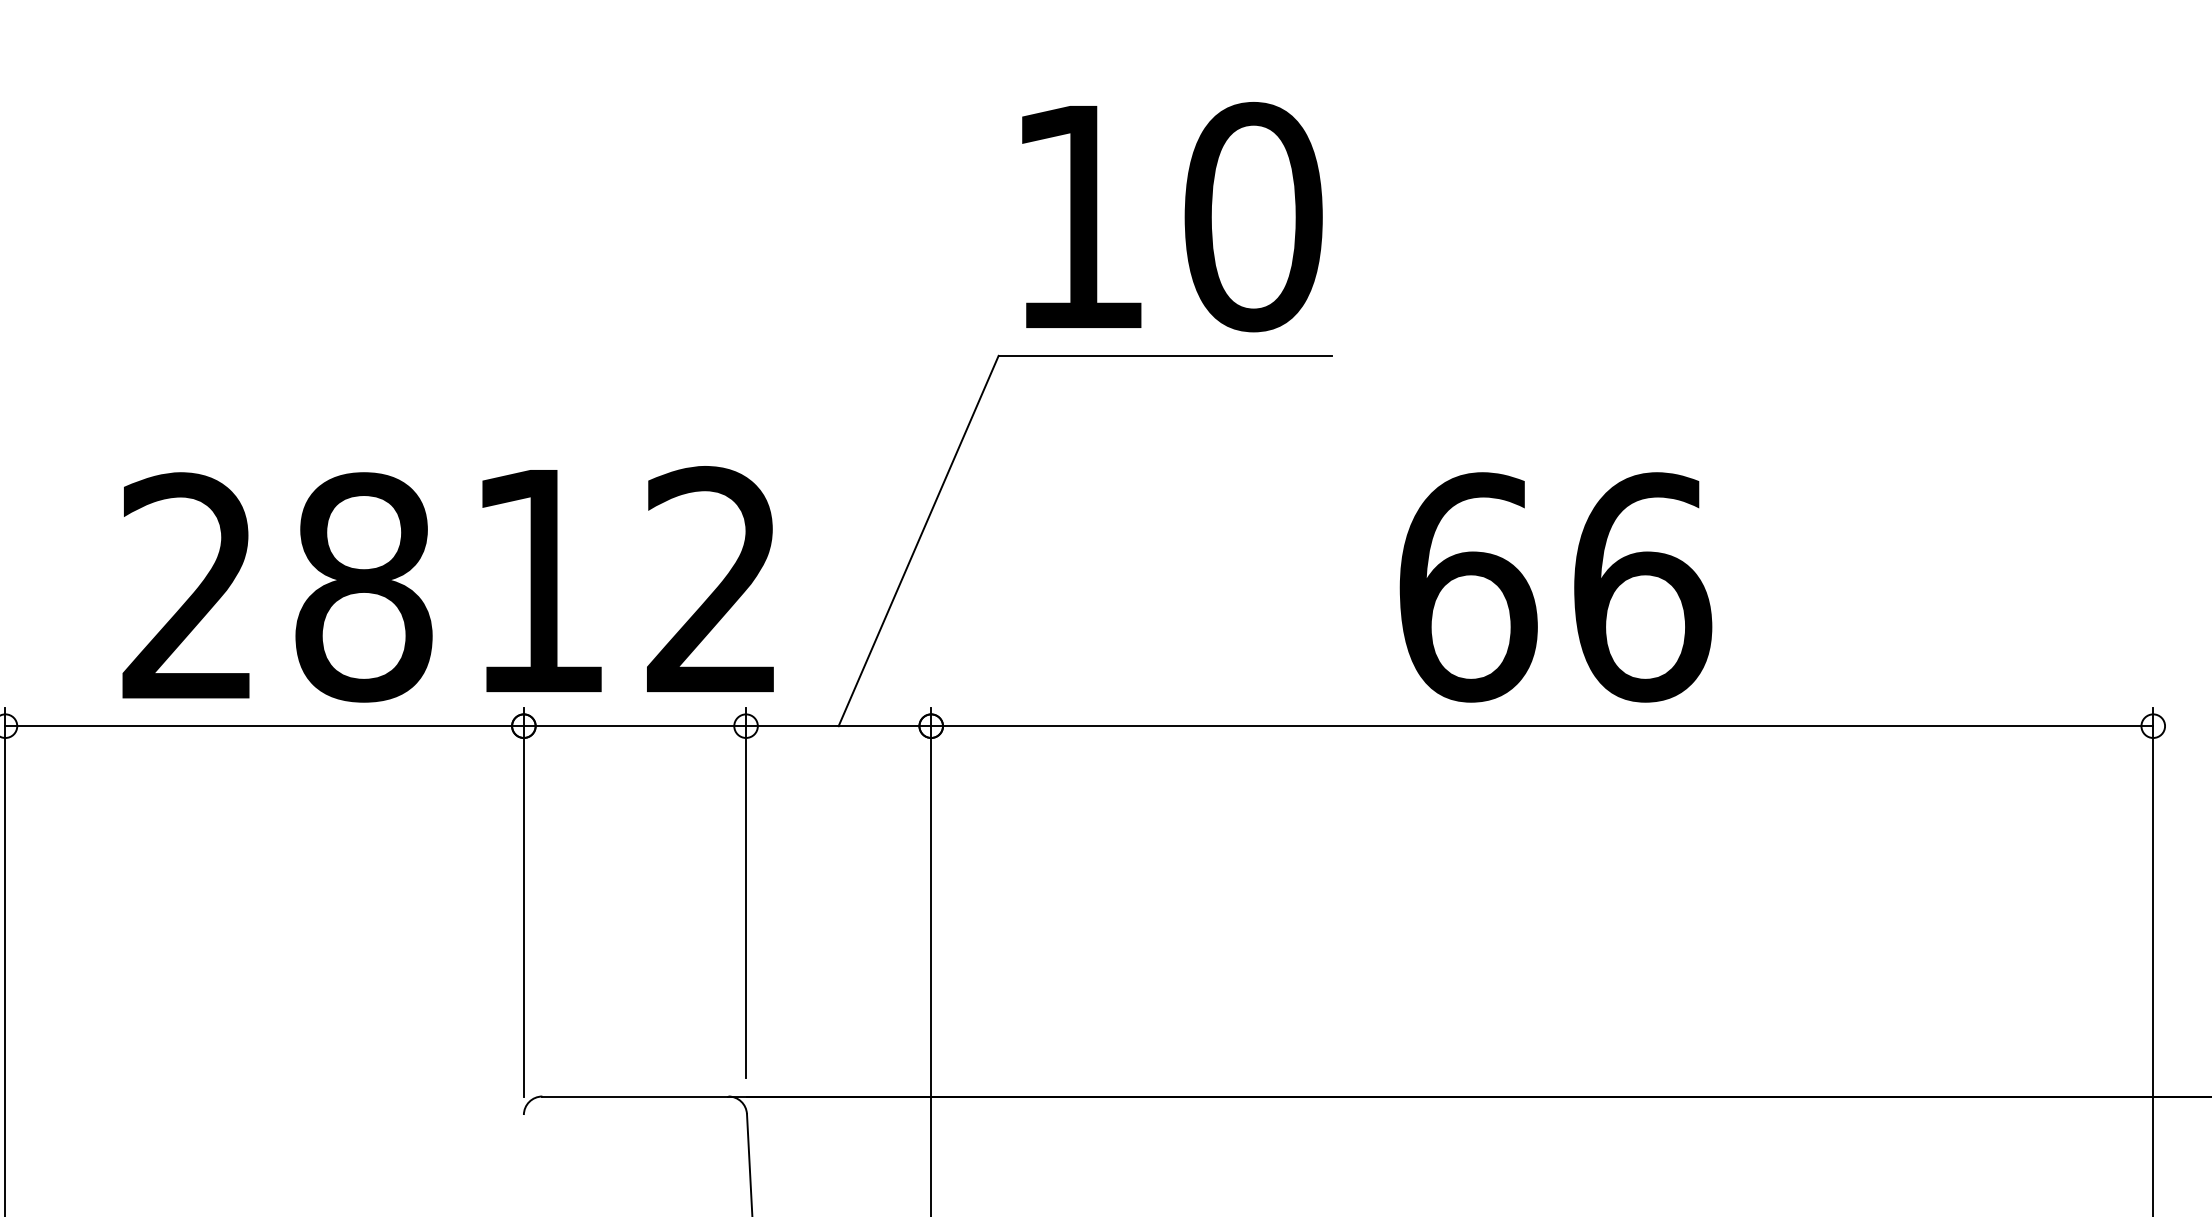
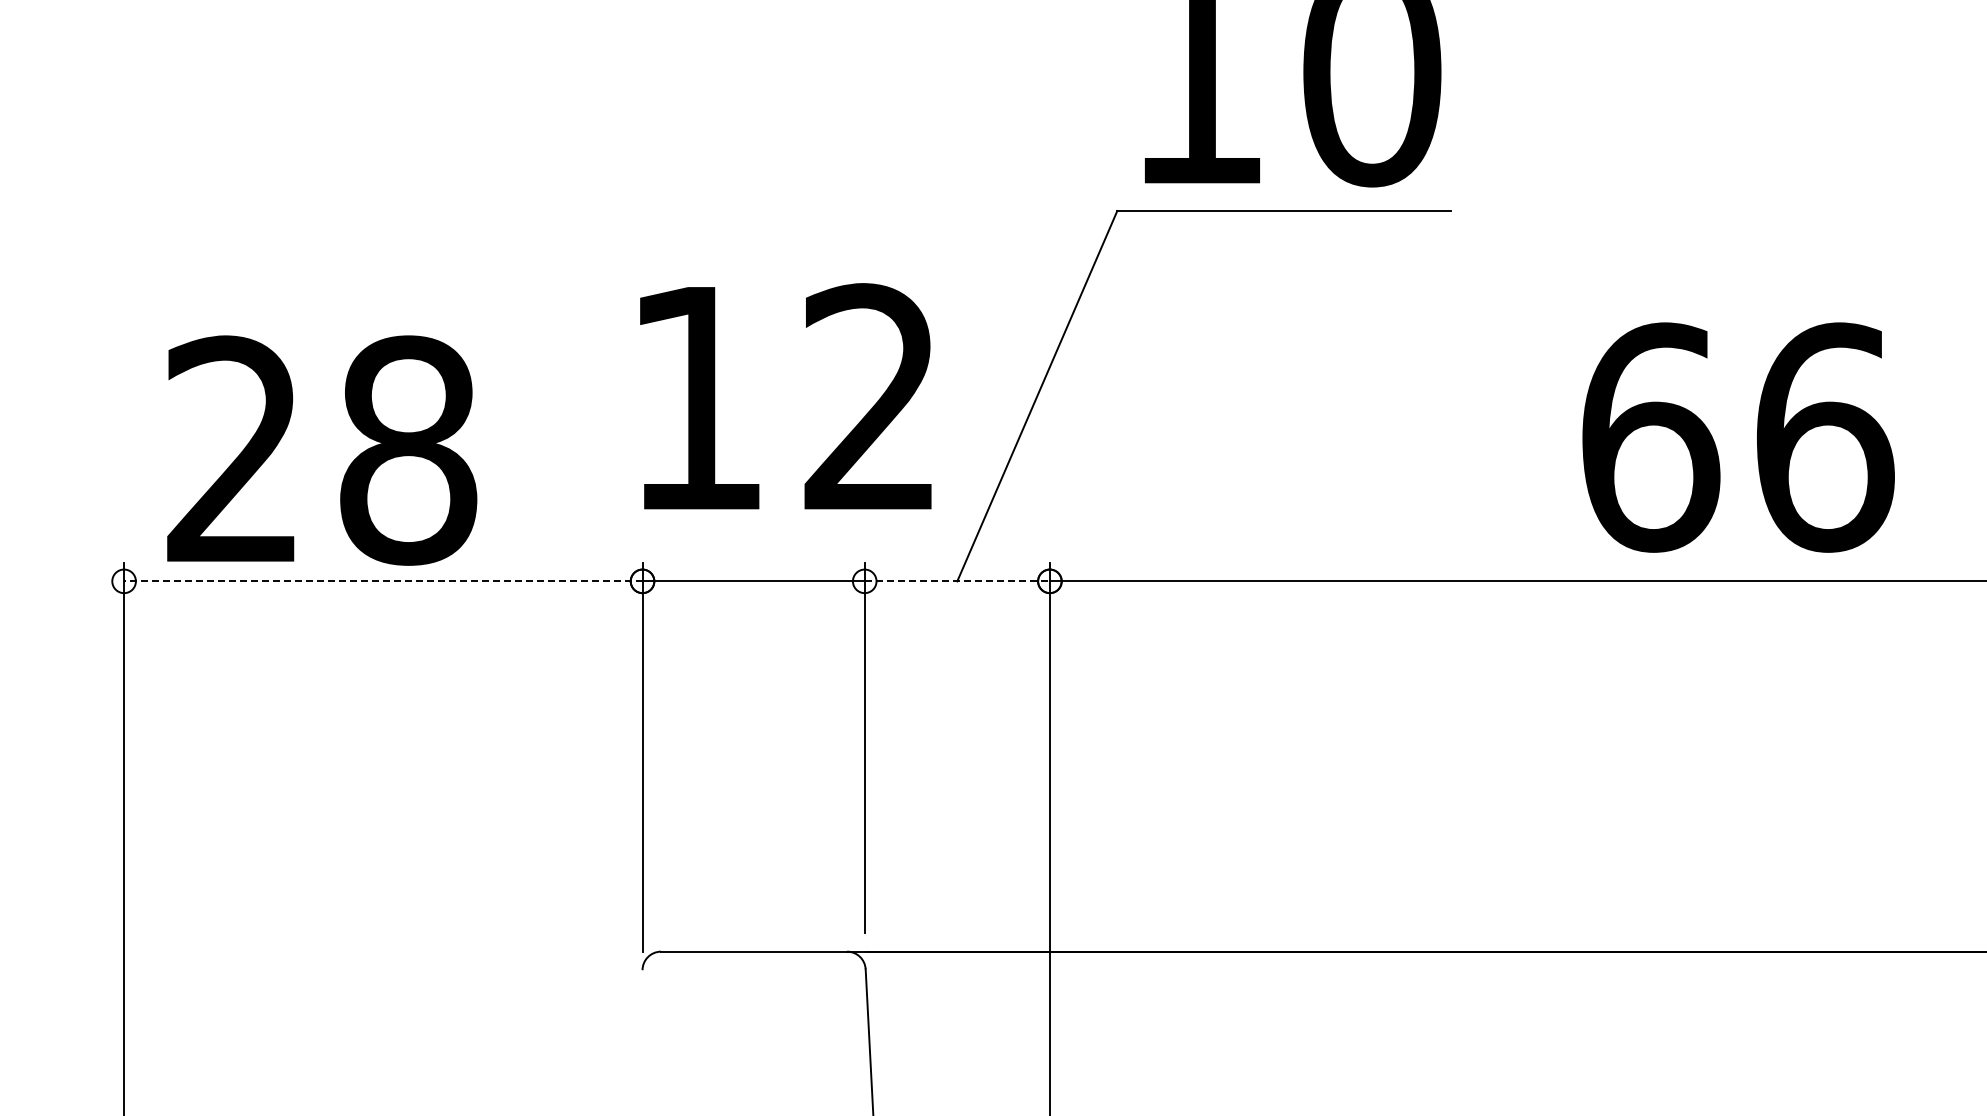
text: (627, 579) -> (785, 396), moved
text: (277, 587) -> (322, 450), moved
text: (1555, 587) -> (1738, 437), moved
line: (264, 726) -> (383, 581), solid -> dashed
line: (838, 726) -> (957, 581), solid -> dashed

